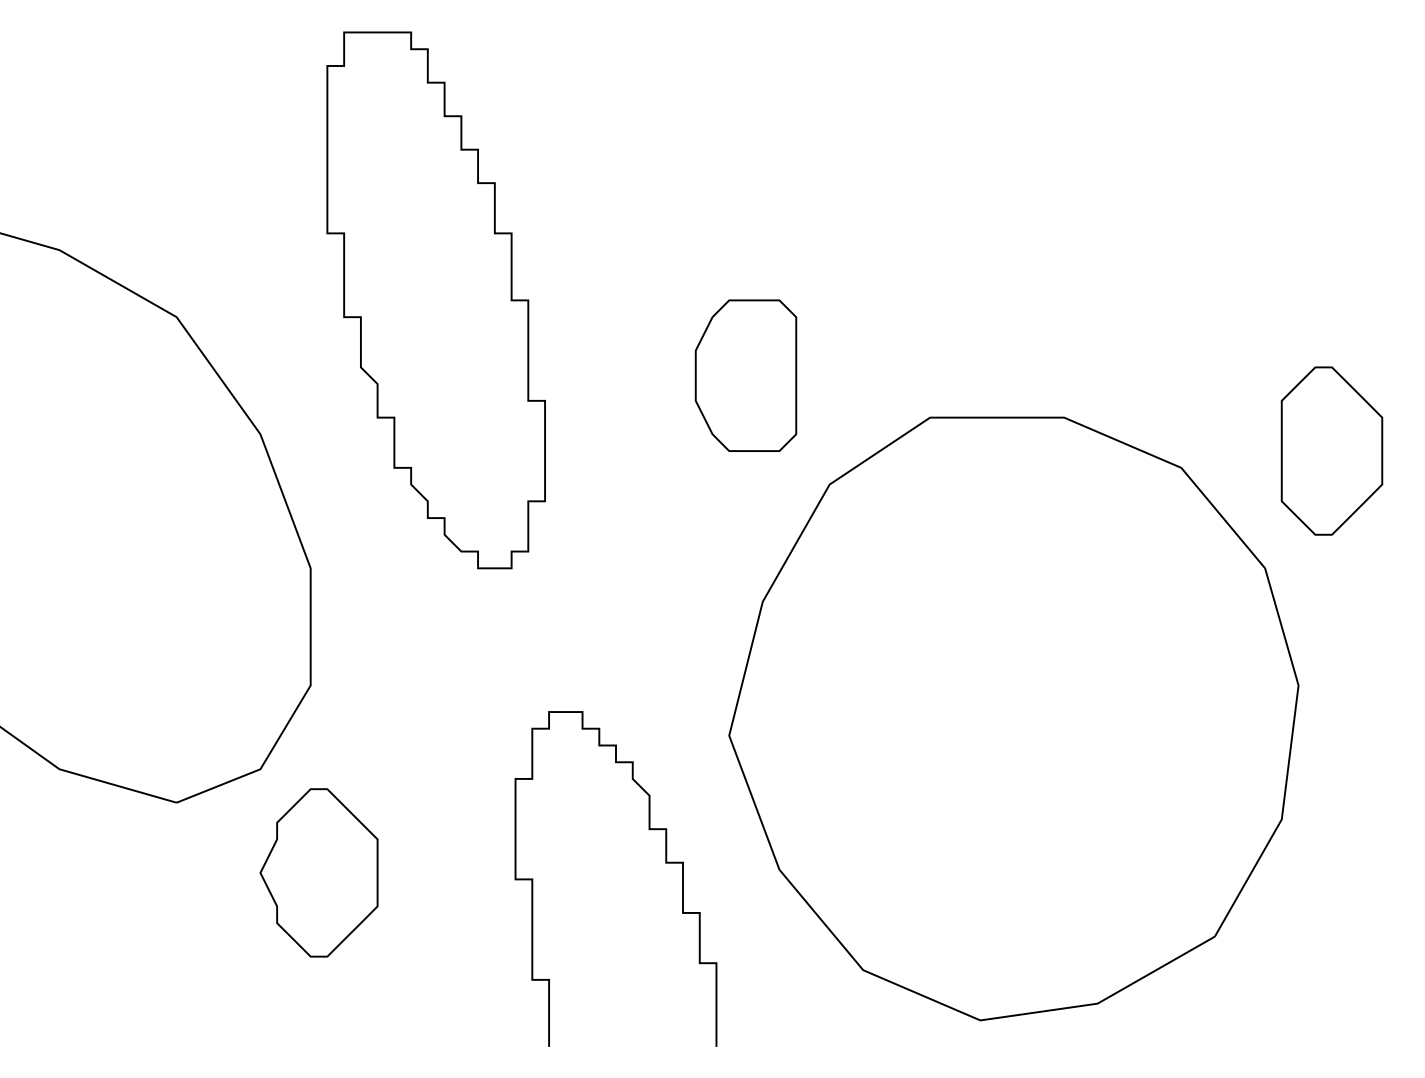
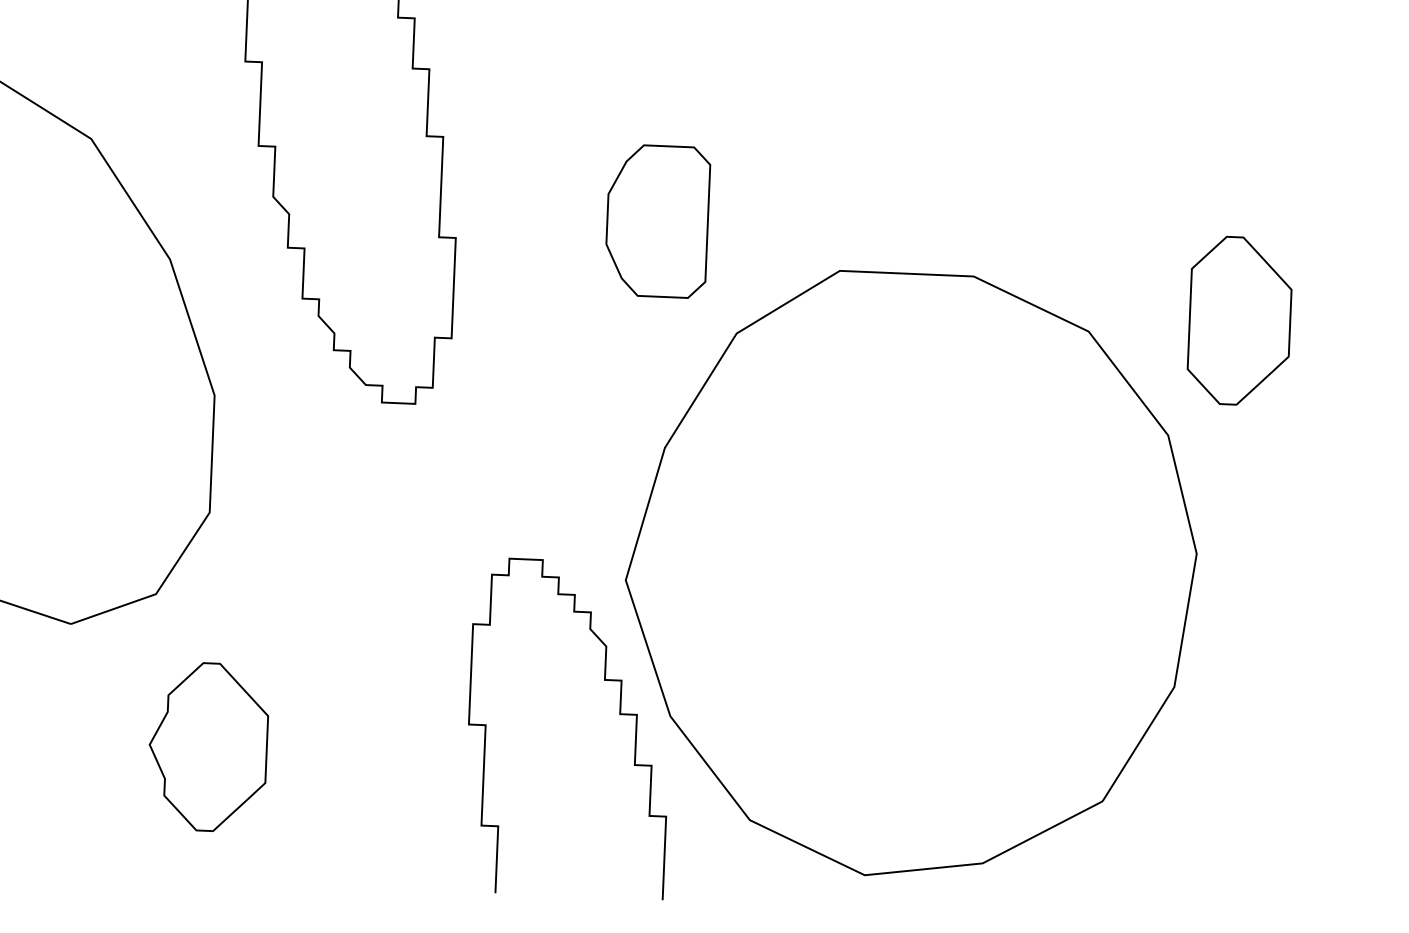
part: (665, 863) -> (619, 714), moved
part: (318, 872) -> (207, 746), moved

